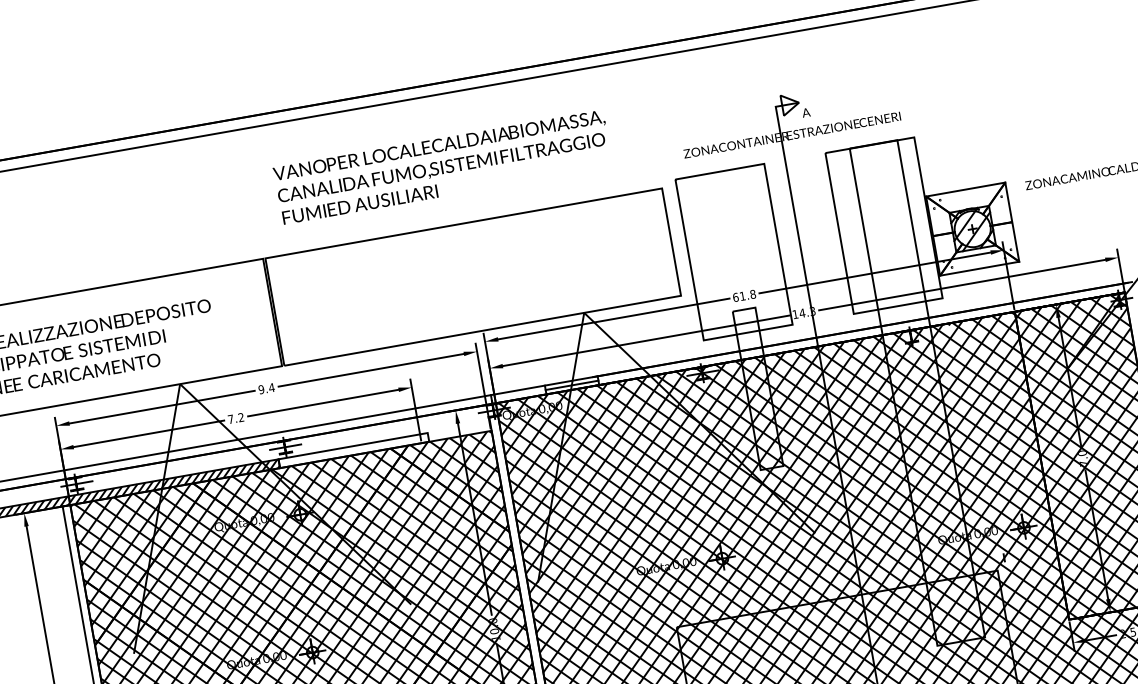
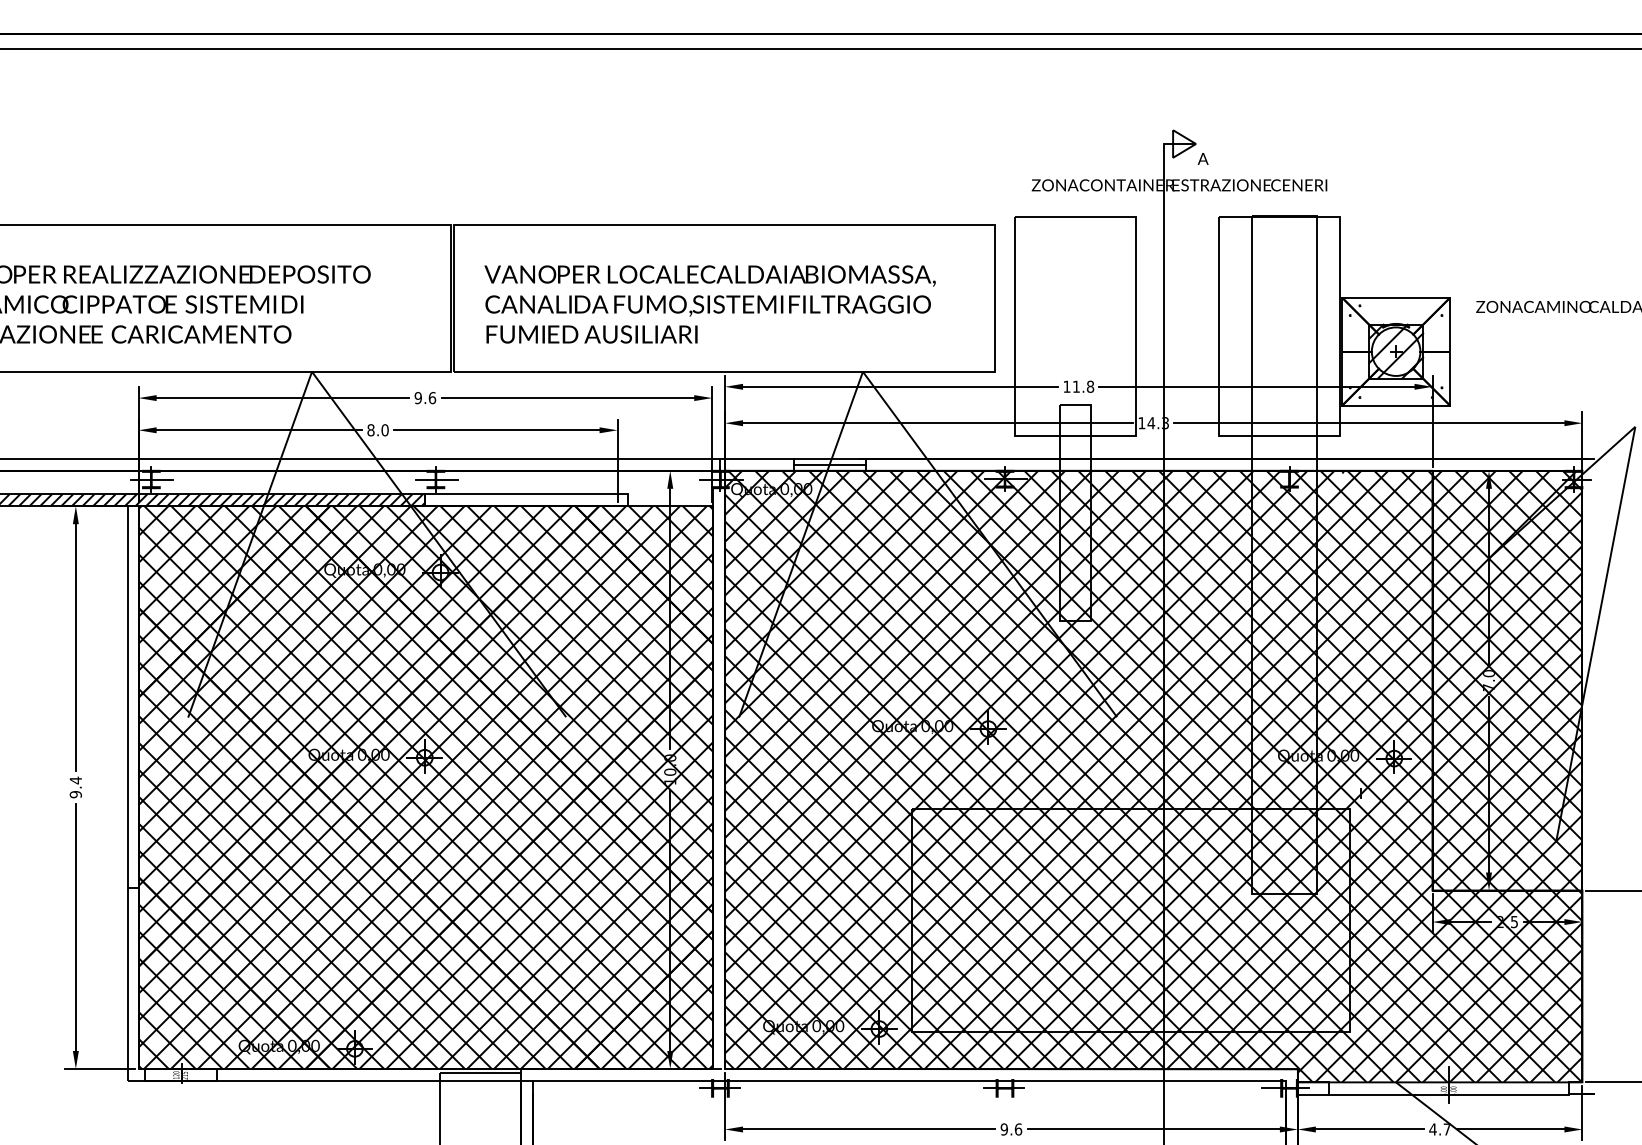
text: (442, 167) -> (709, 304), moved
text: (735, 297) -> (1066, 386), 61.8 -> 11.8
text: (271, 388) -> (432, 398), 9.4 -> 9.6
text: (235, 418) -> (377, 430), 7.2 -> 8.0

